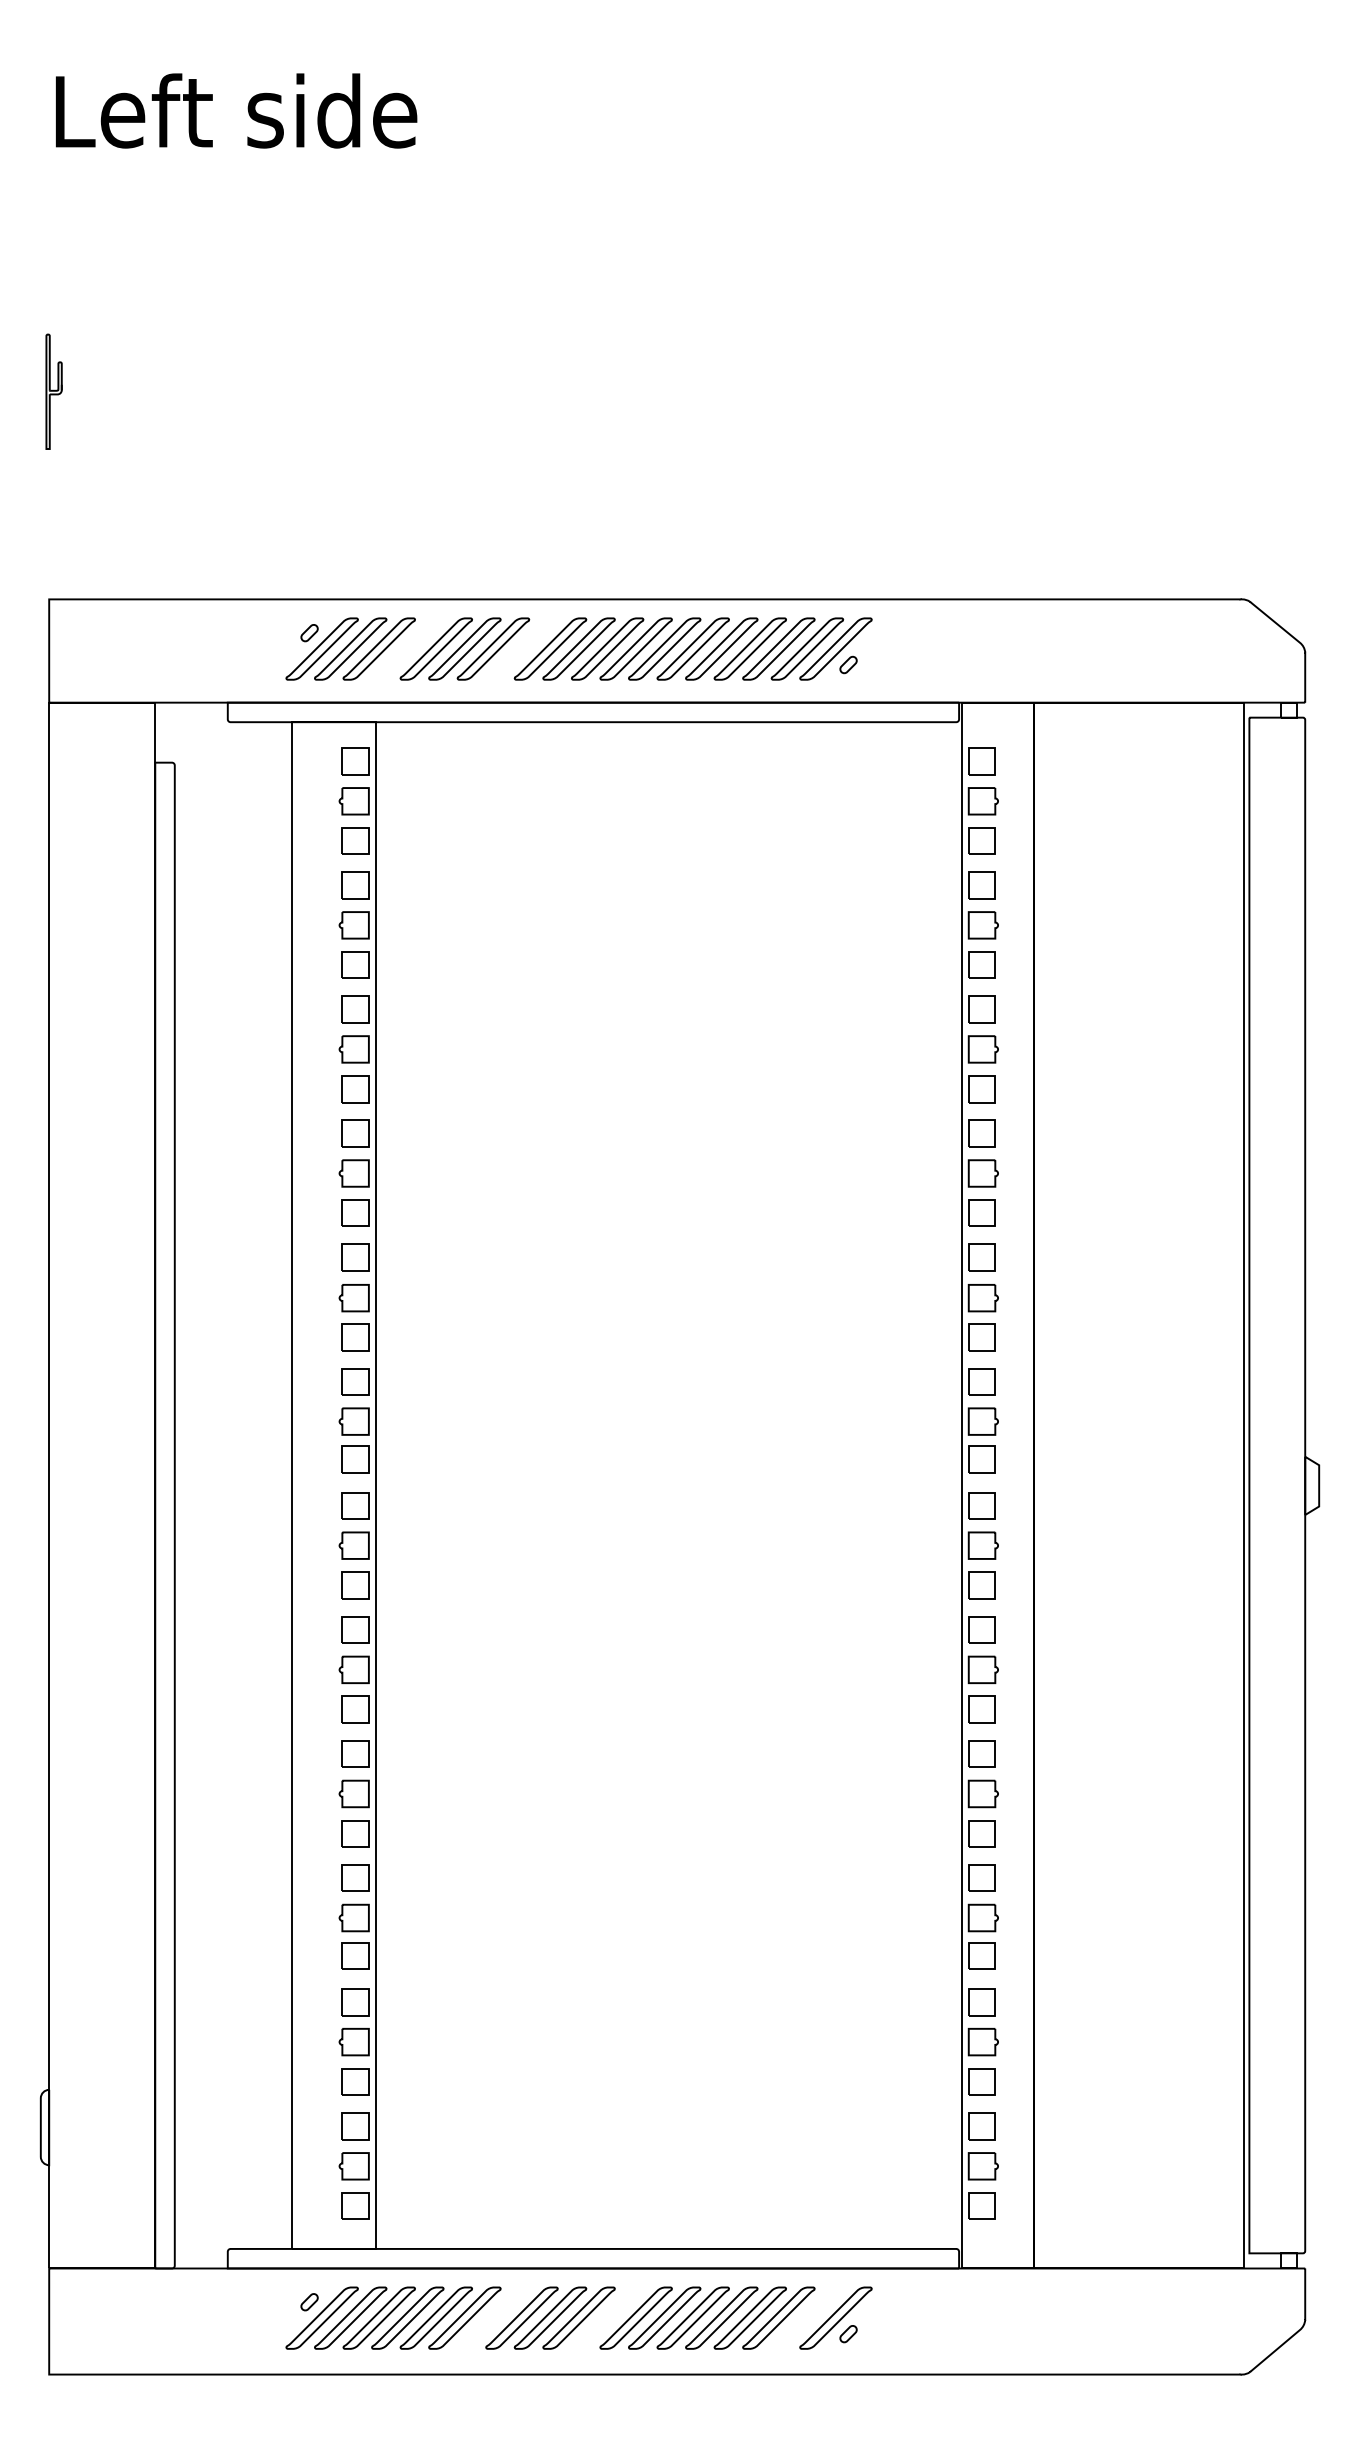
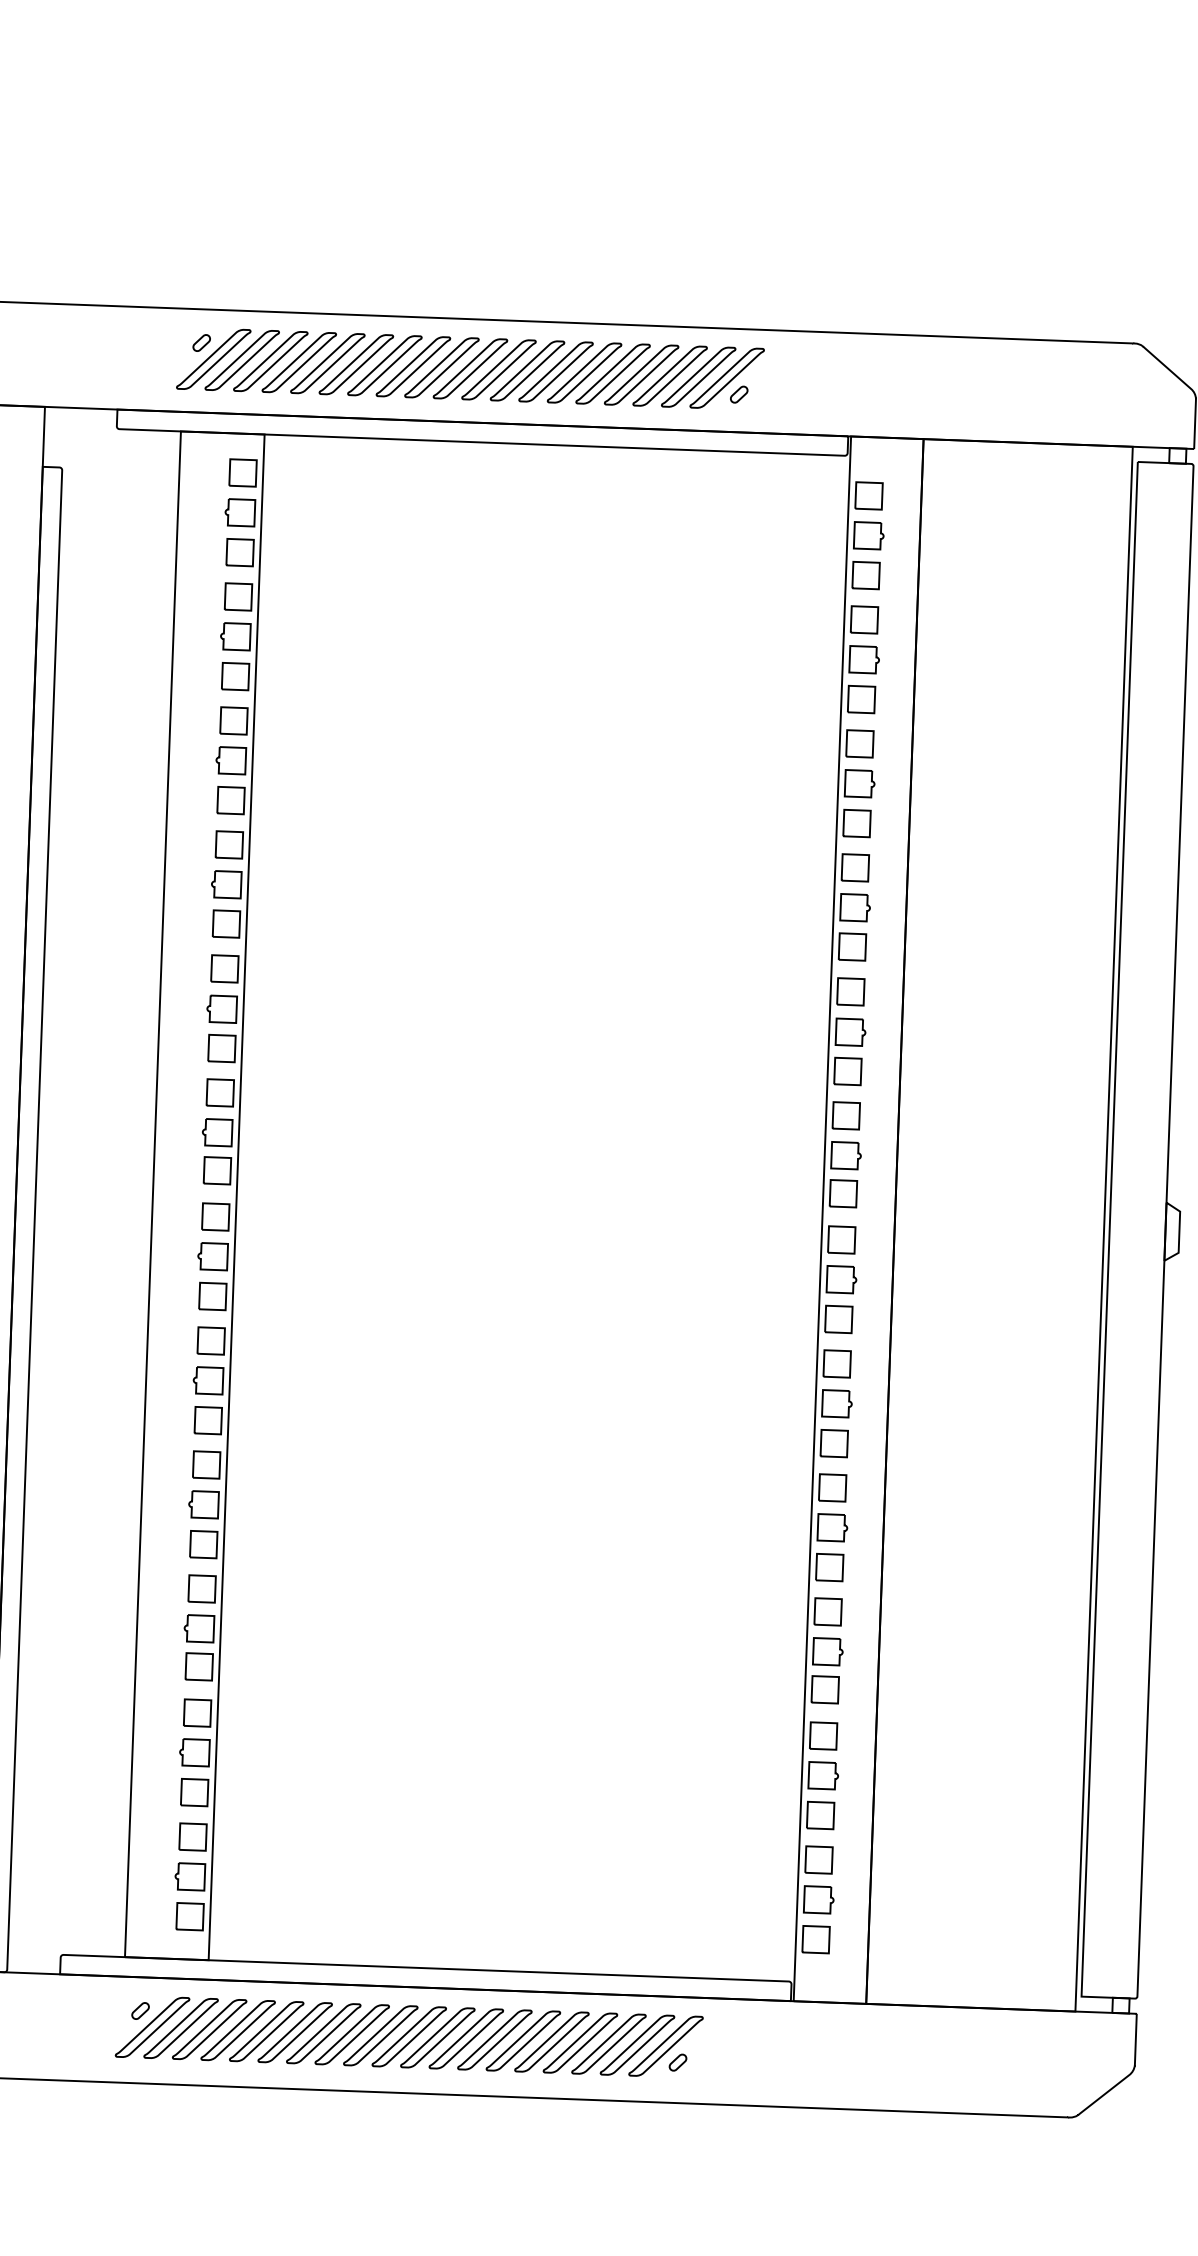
part: (407, 648) -> (299, 362), added
part: (521, 648) -> (412, 366), added
part: (493, 2317) -> (323, 2033), added
part: (607, 2317) -> (437, 2037), added
part: (807, 2317) -> (637, 2044), added

